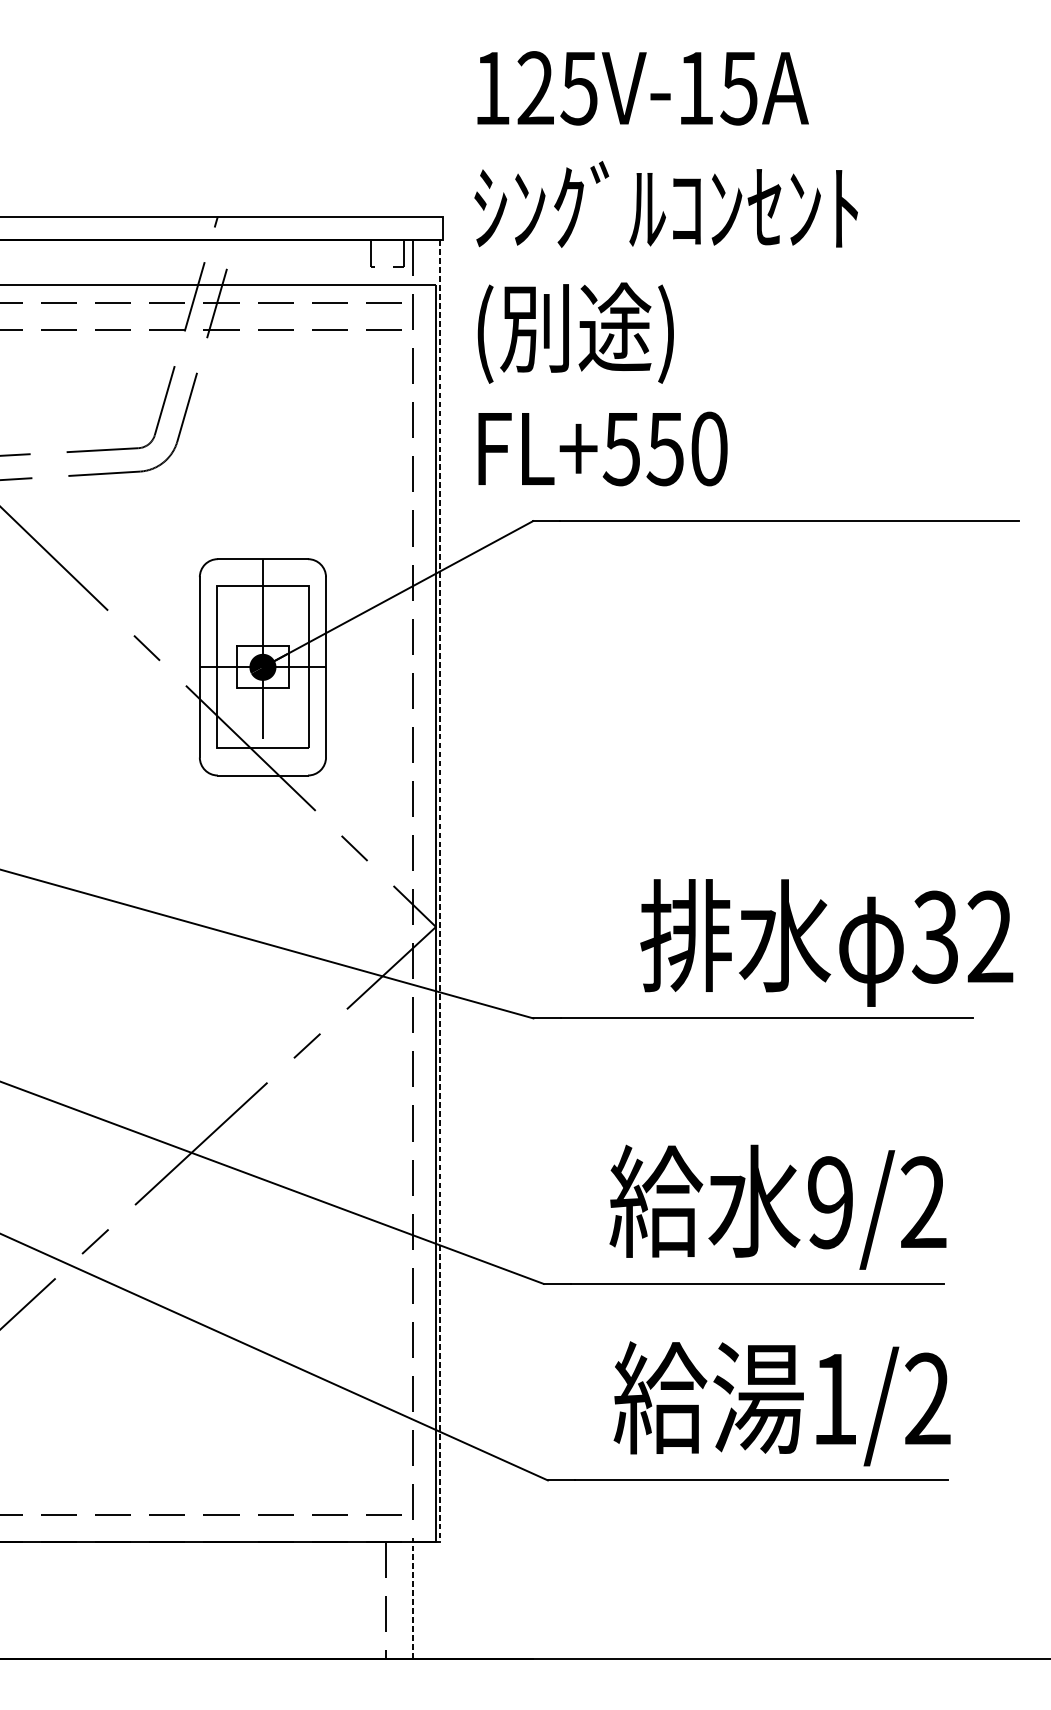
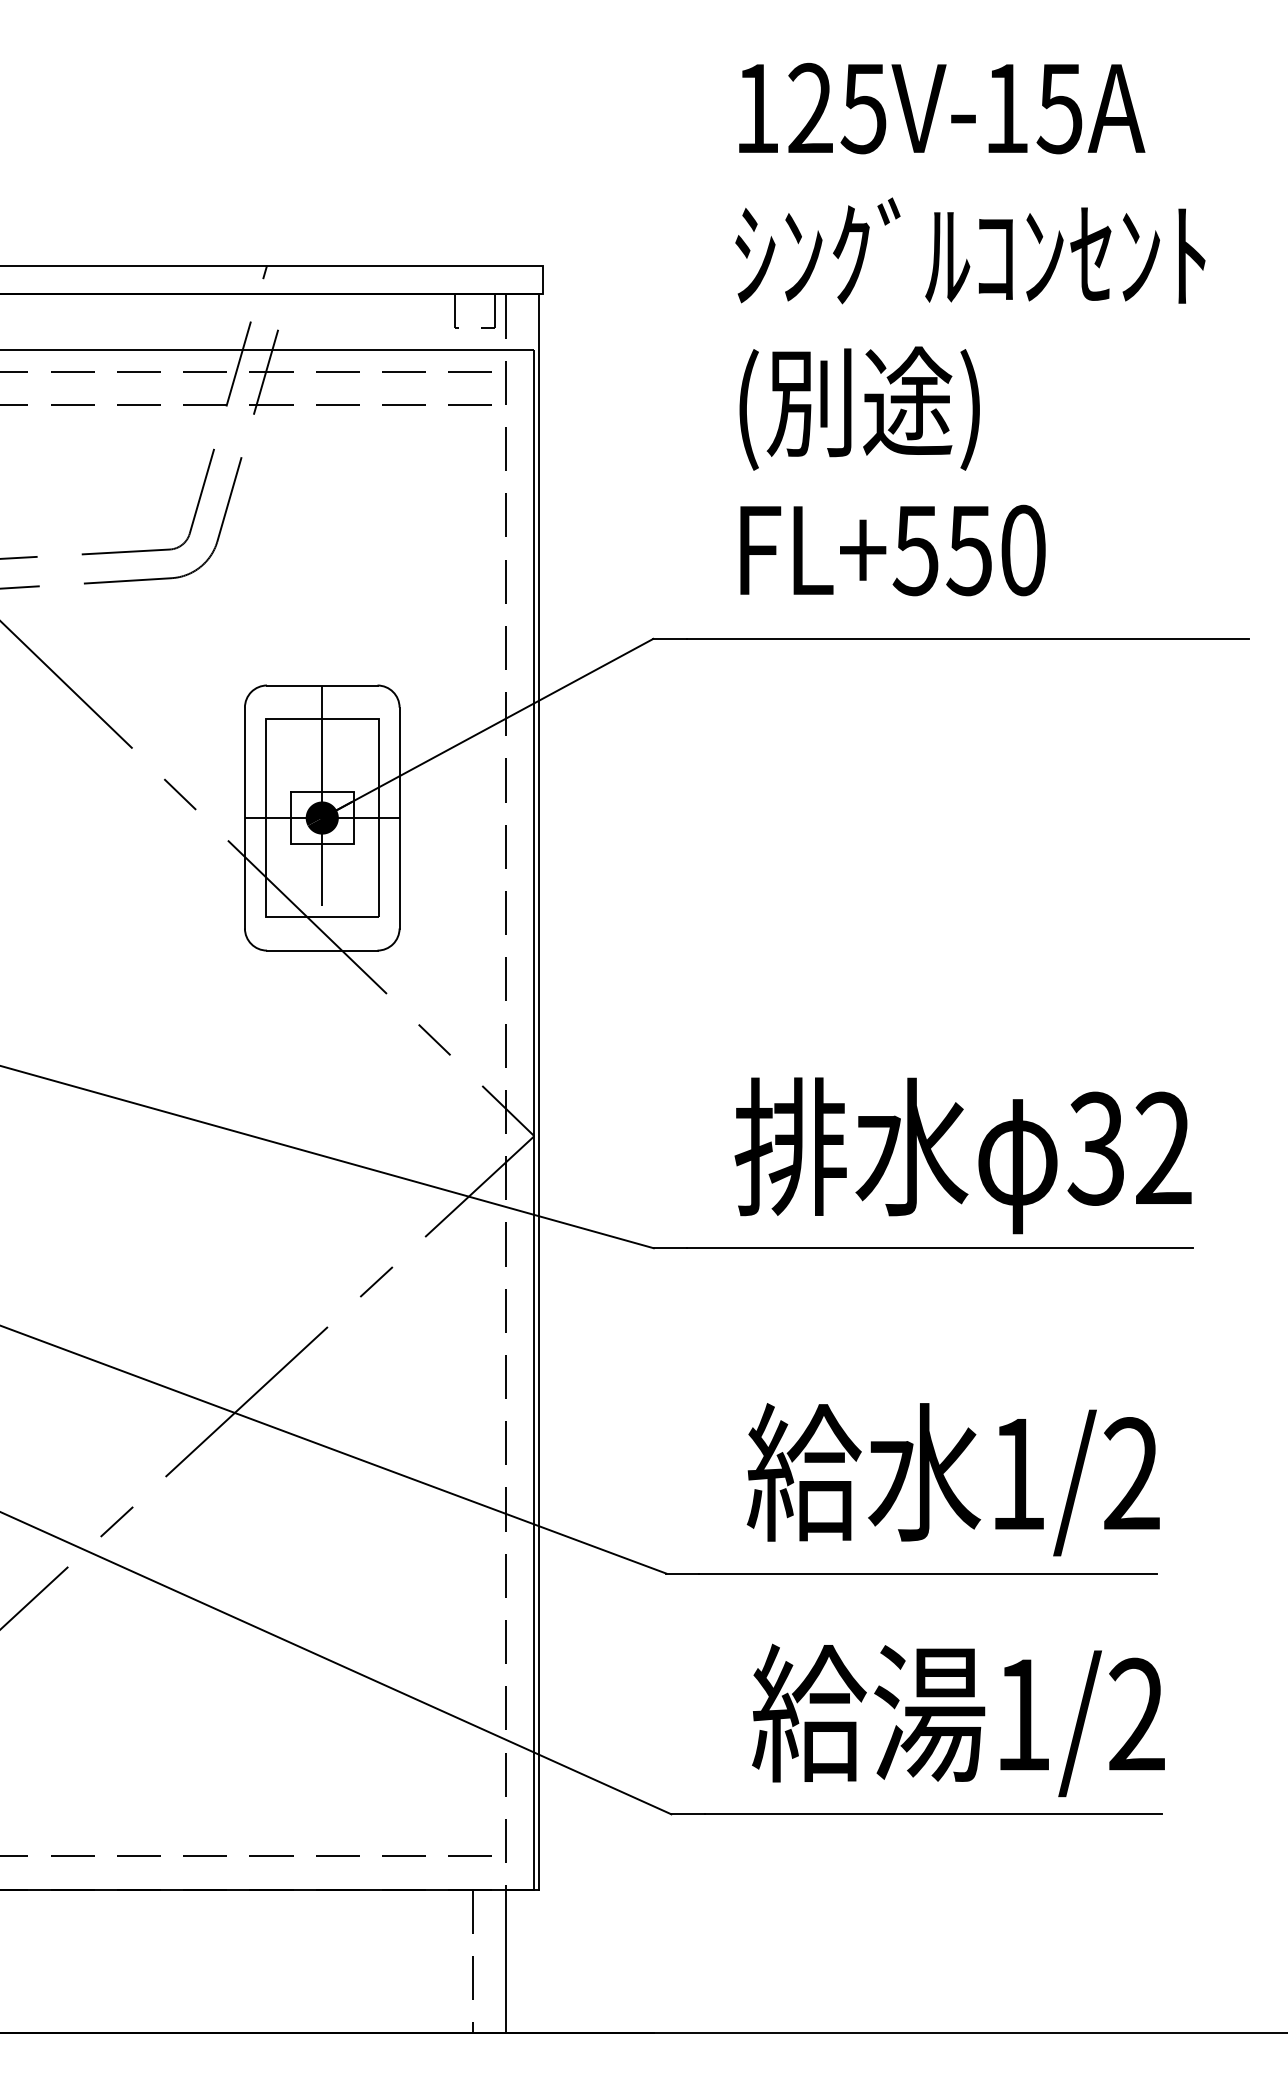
text: (666, 268) -> (970, 329), moved
line: (439, 891) -> (538, 1092), dashed -> solid
text: (826, 942) -> (962, 1155), moved
text: (830, 1203) -> (1017, 1474), 9/2 -> 1/2
line: (412, 1600) -> (505, 1961), dashed -> solid

